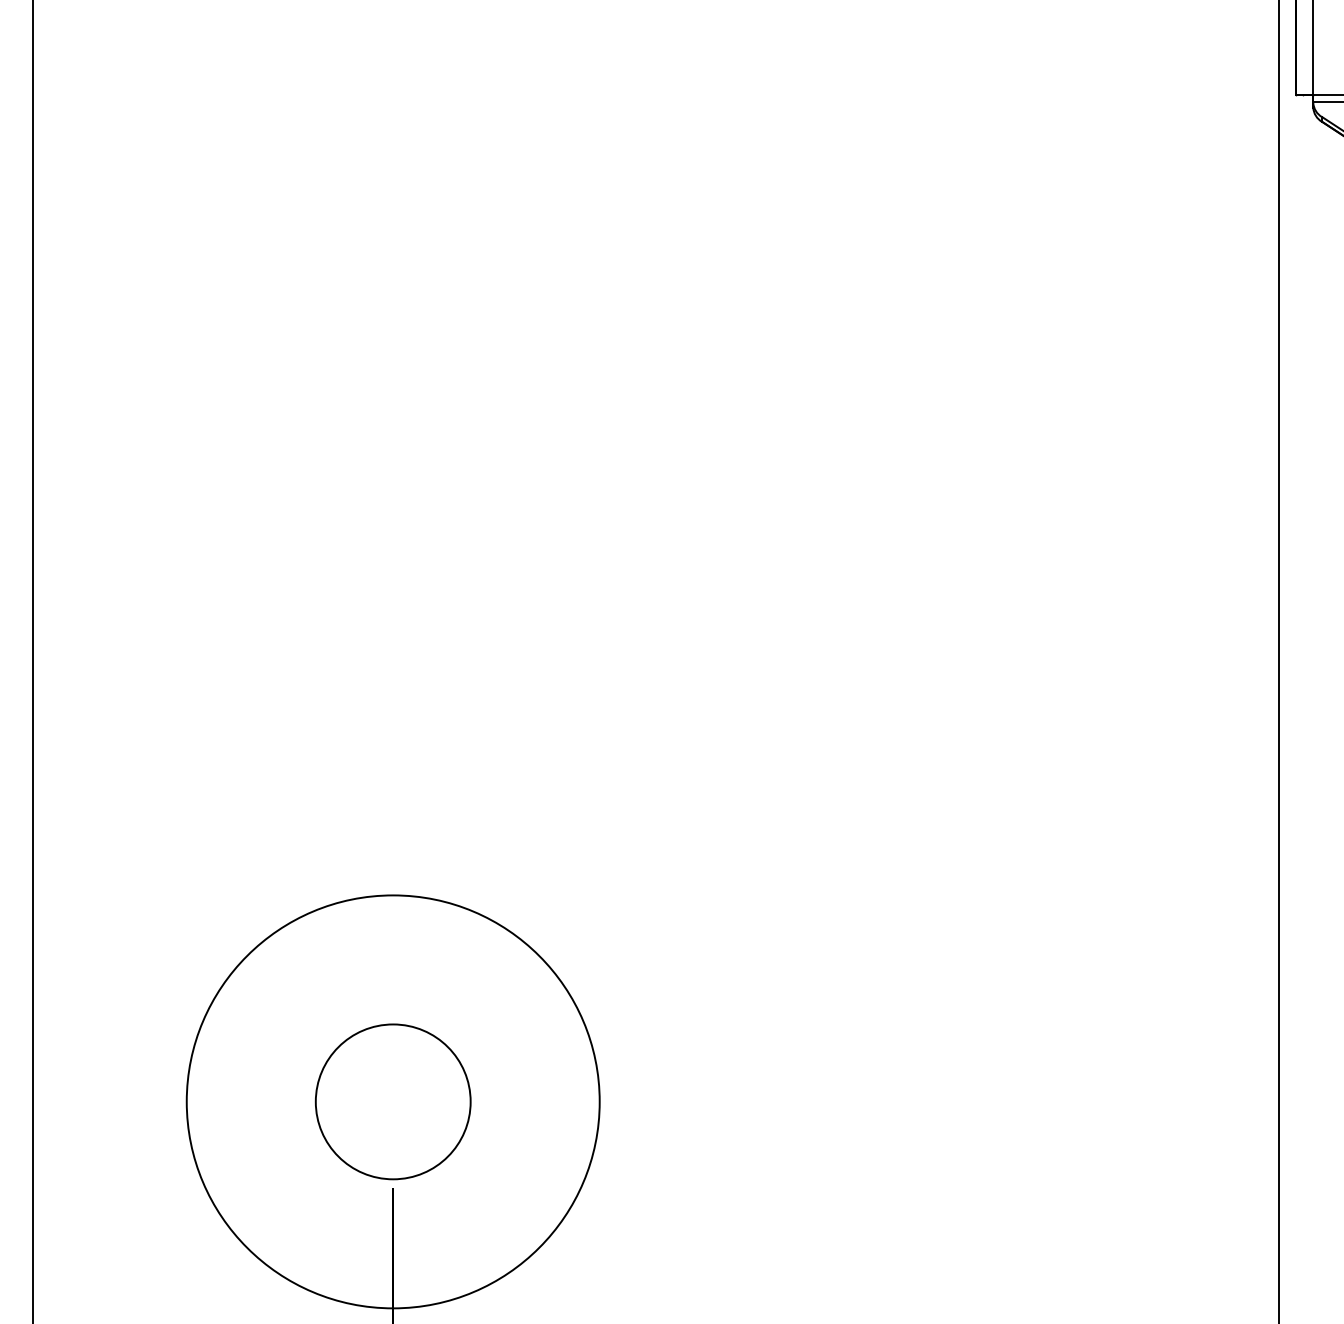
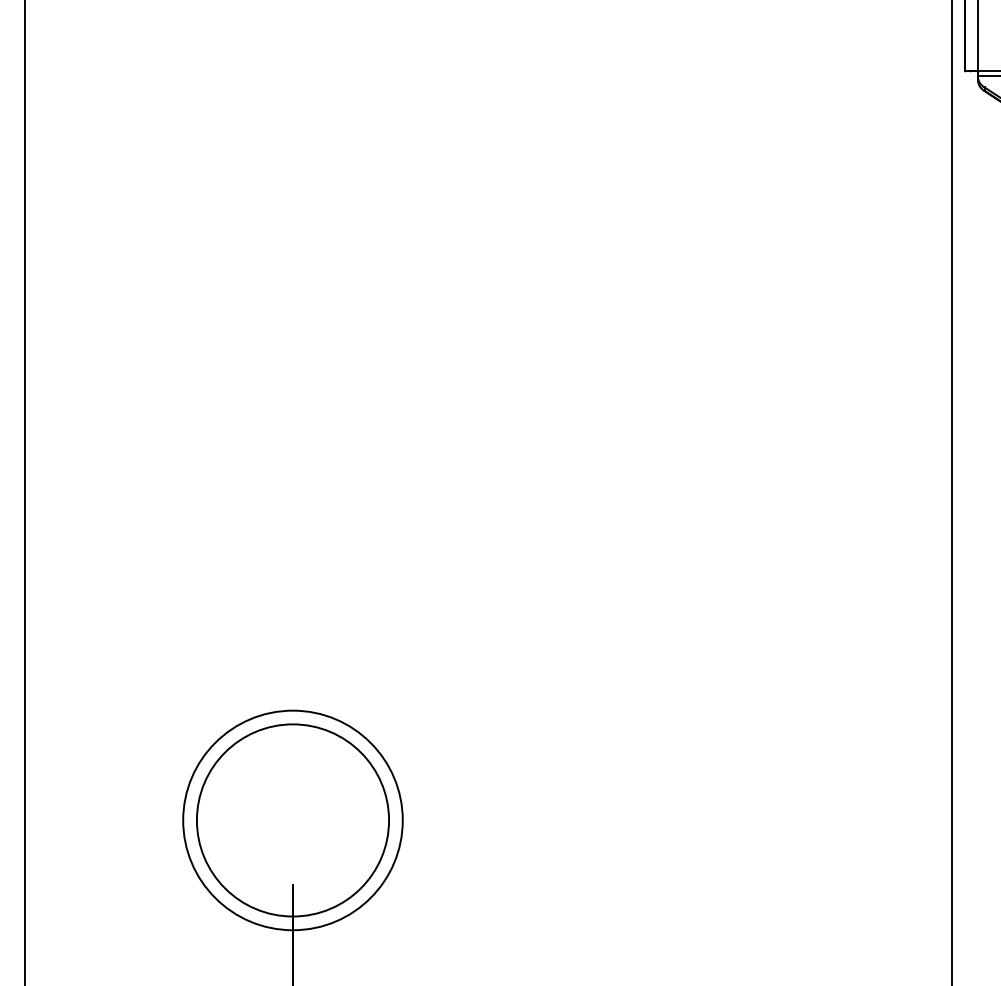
circle: (392, 1101) -> (292, 820), size x0.71
circle: (393, 1101) -> (293, 820), size x1.67

